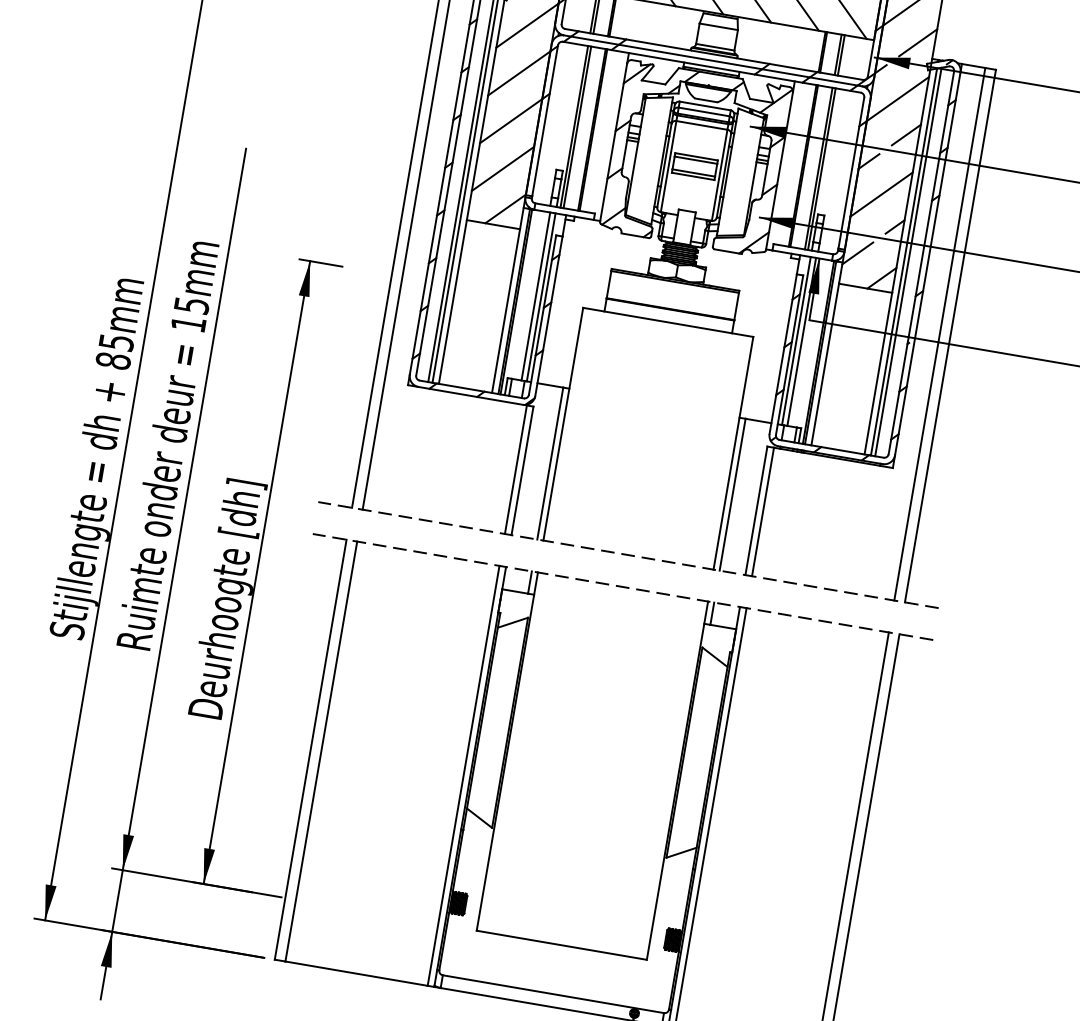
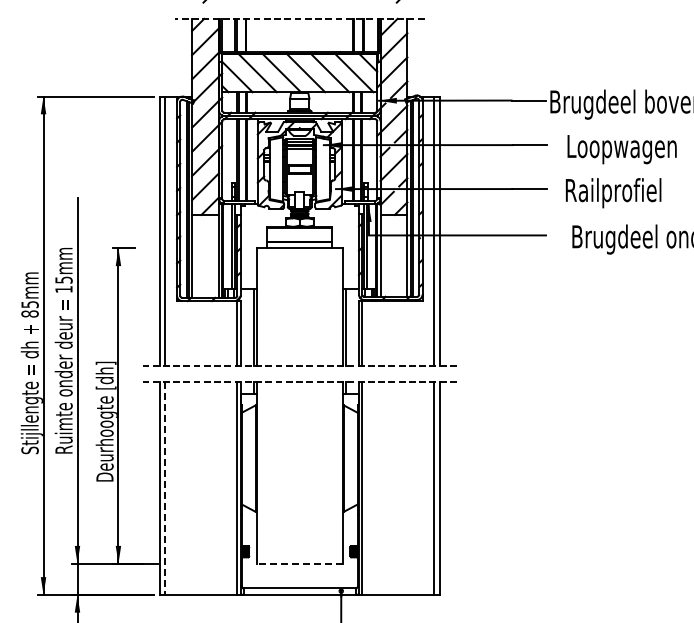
line: (321, 753) -> (165, 489), solid -> dashed
line: (561, 944) -> (299, 563), solid -> dashed

